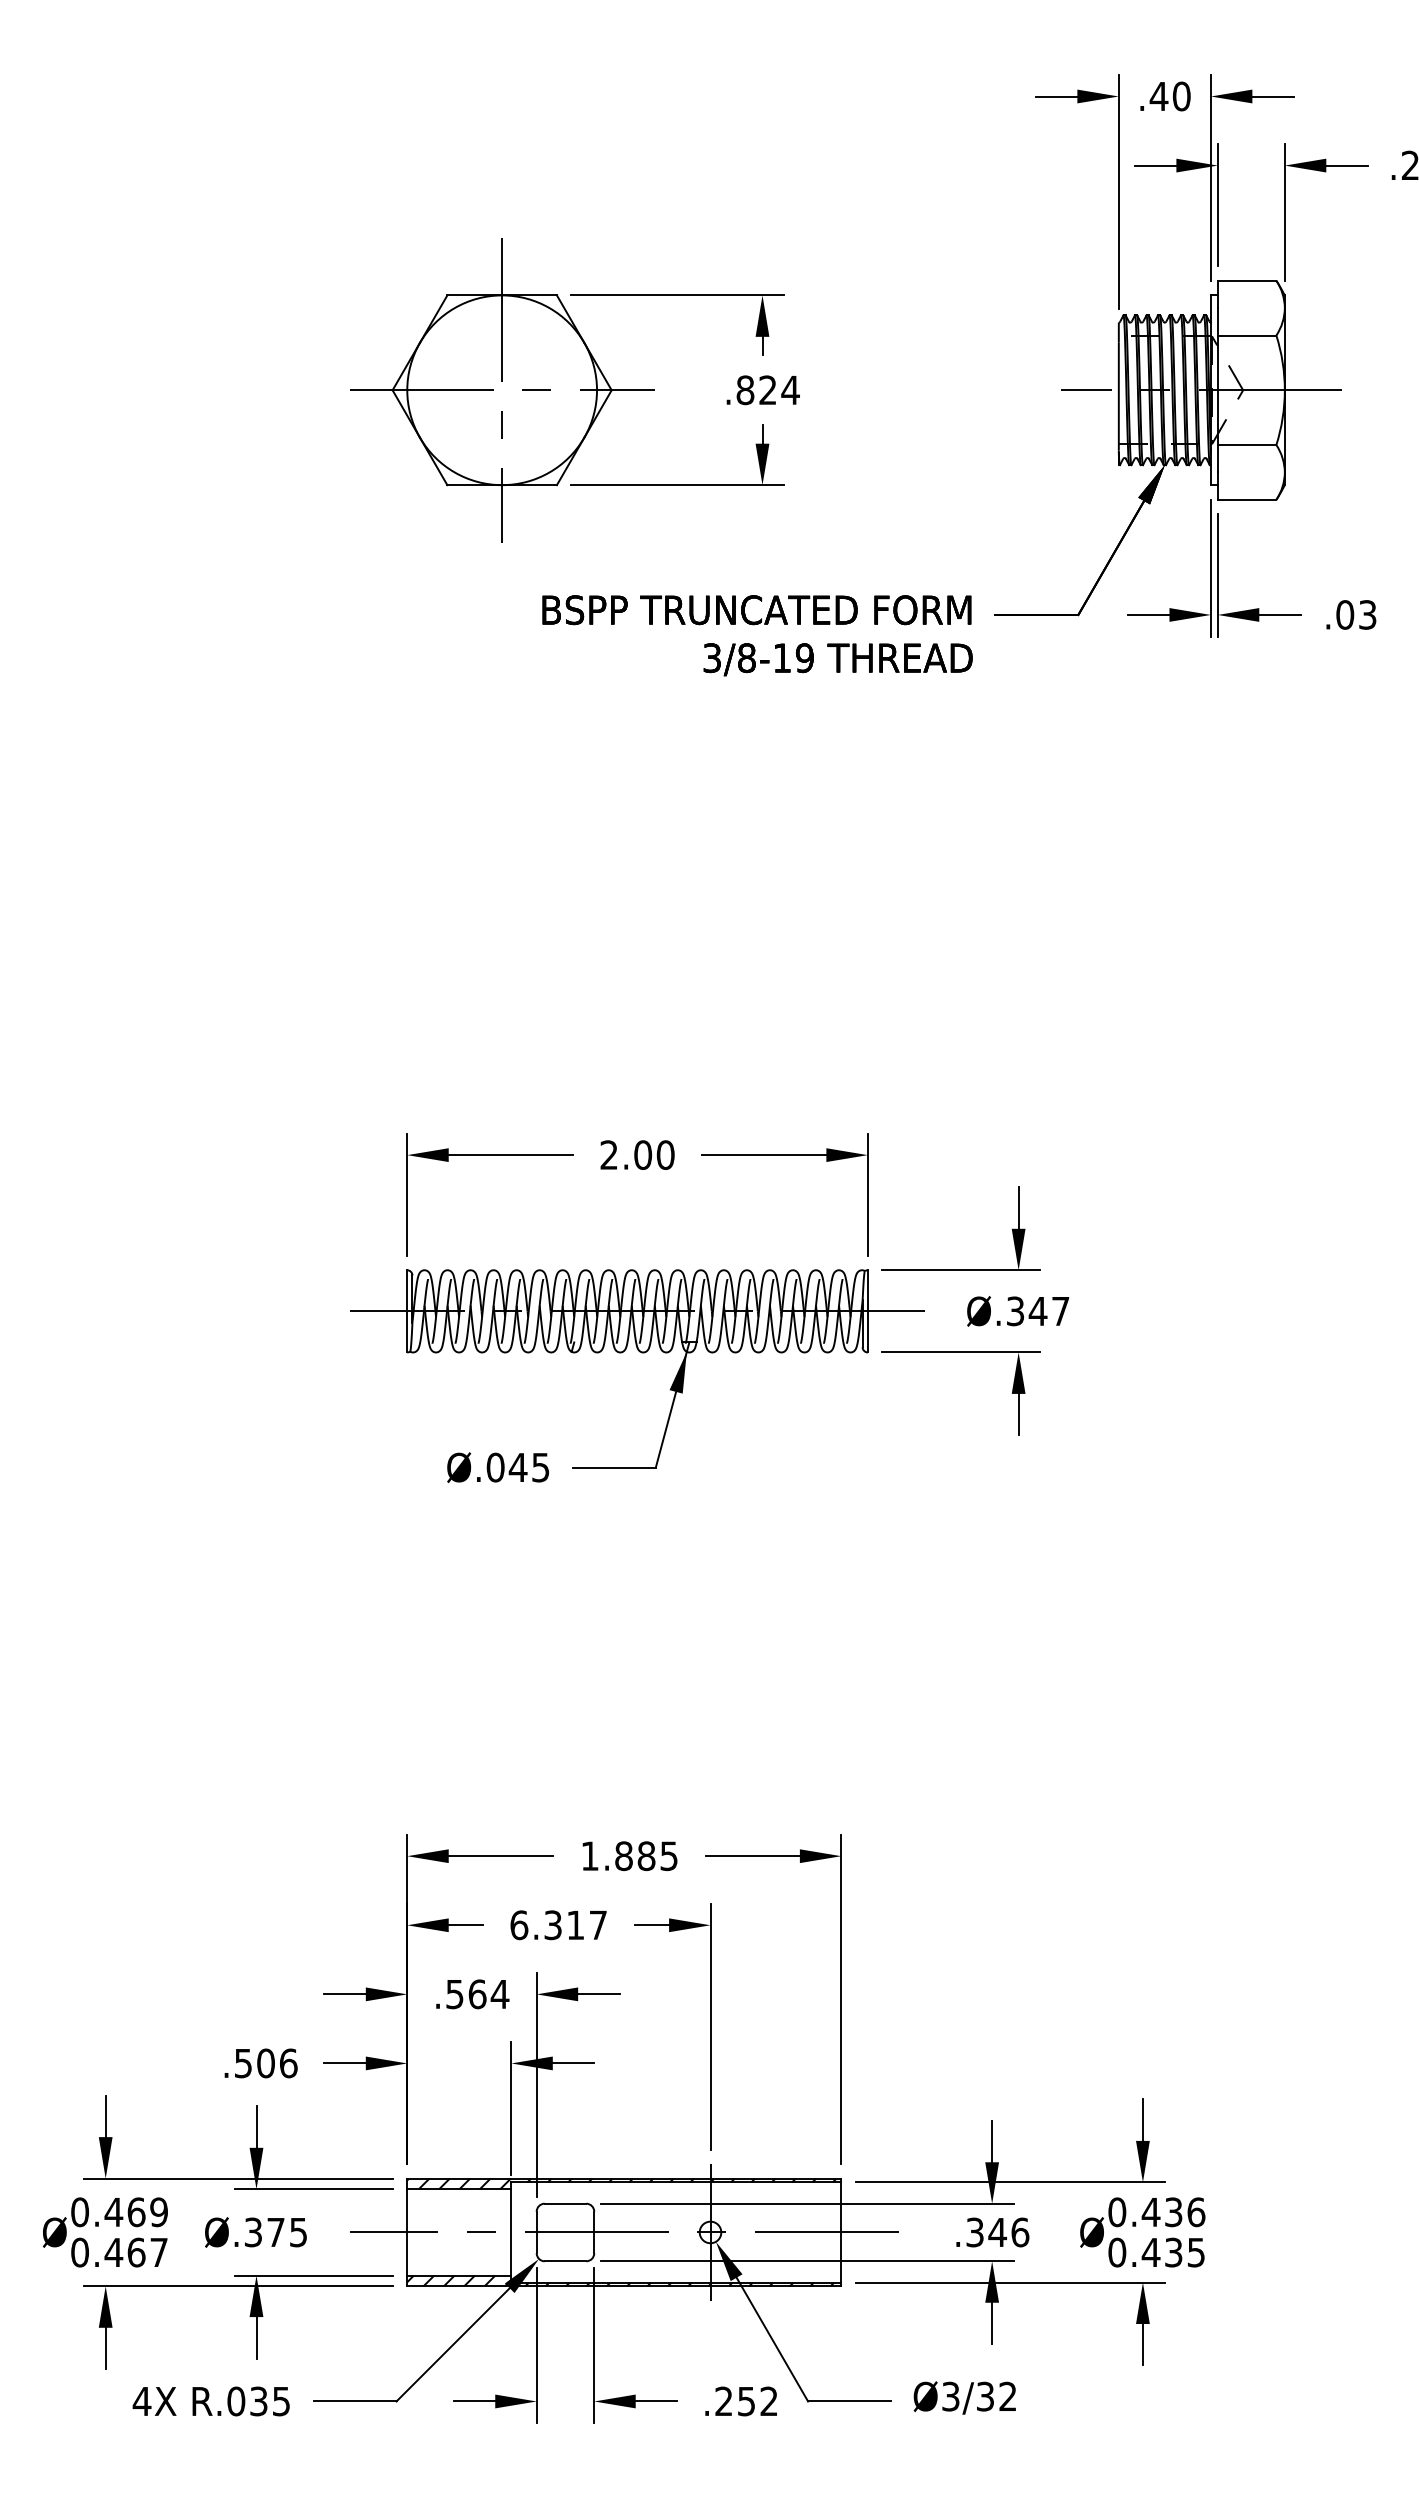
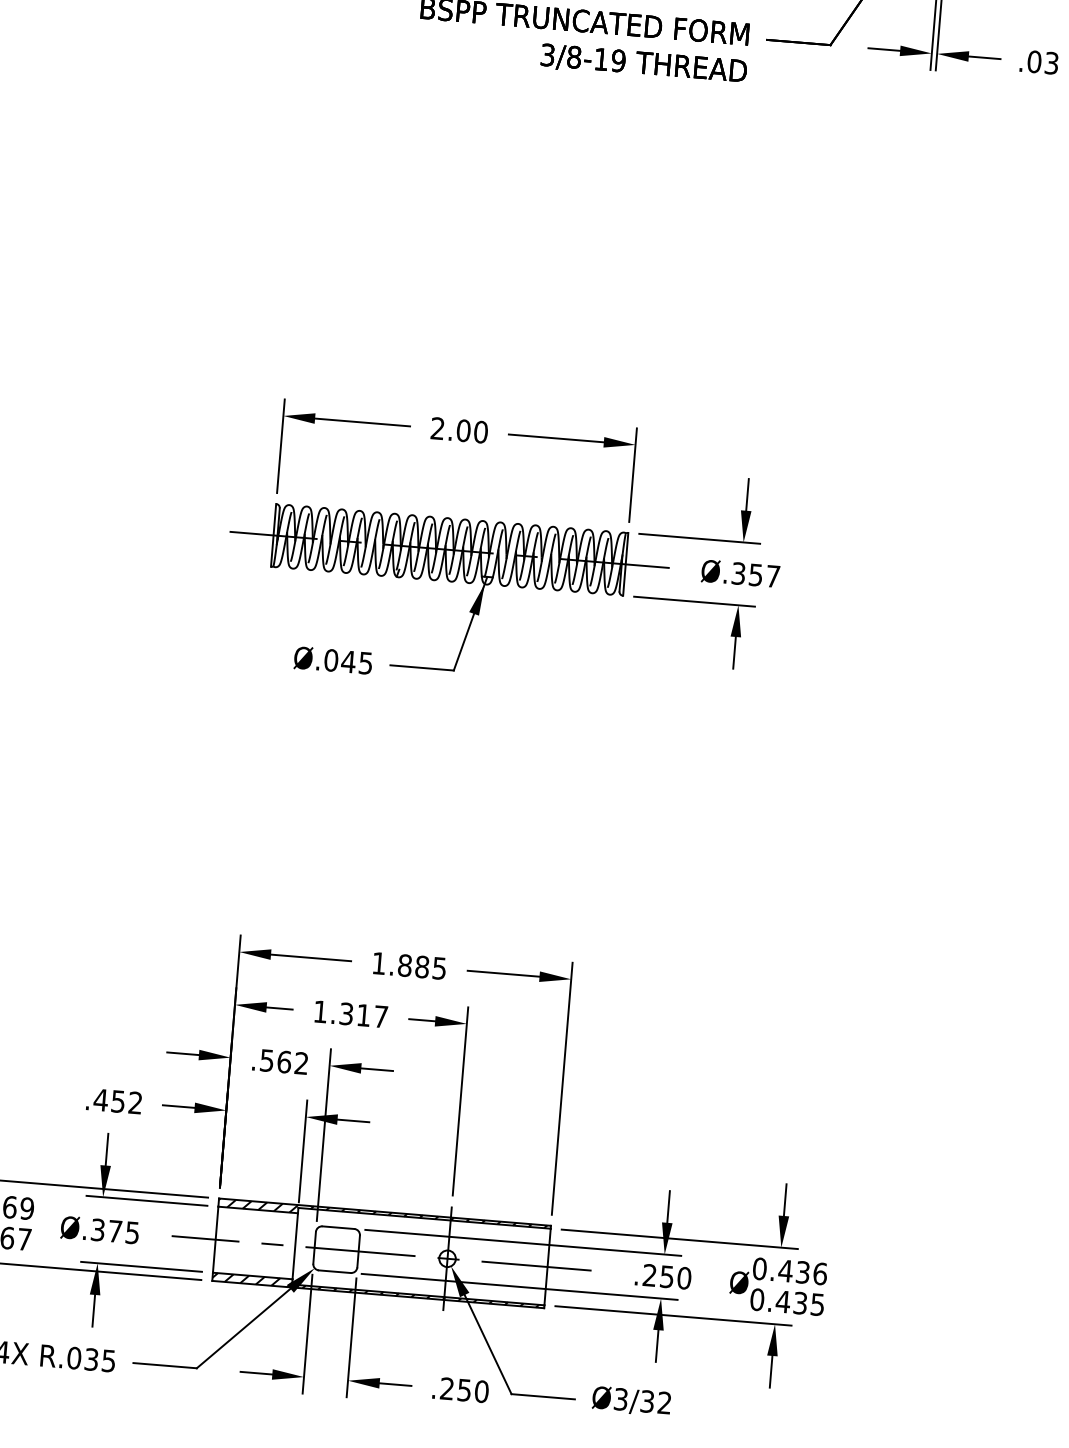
text: (1037, 1311) -> (755, 575), Ø.347 -> Ø.357
text: (519, 1925) -> (320, 1012), 6.317 -> 1.317
text: (499, 1993) -> (301, 1062), .564 -> .562
text: (265, 2063) -> (117, 1101), .506 -> .452
text: (997, 2232) -> (666, 1276), .346 -> .250
text: (769, 2401) -> (482, 1391), .252 -> .250

